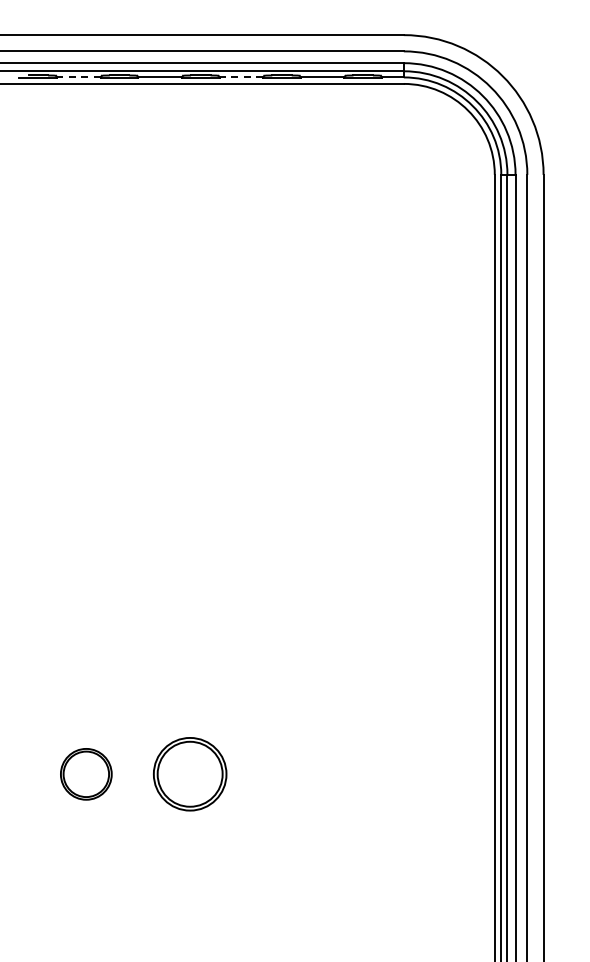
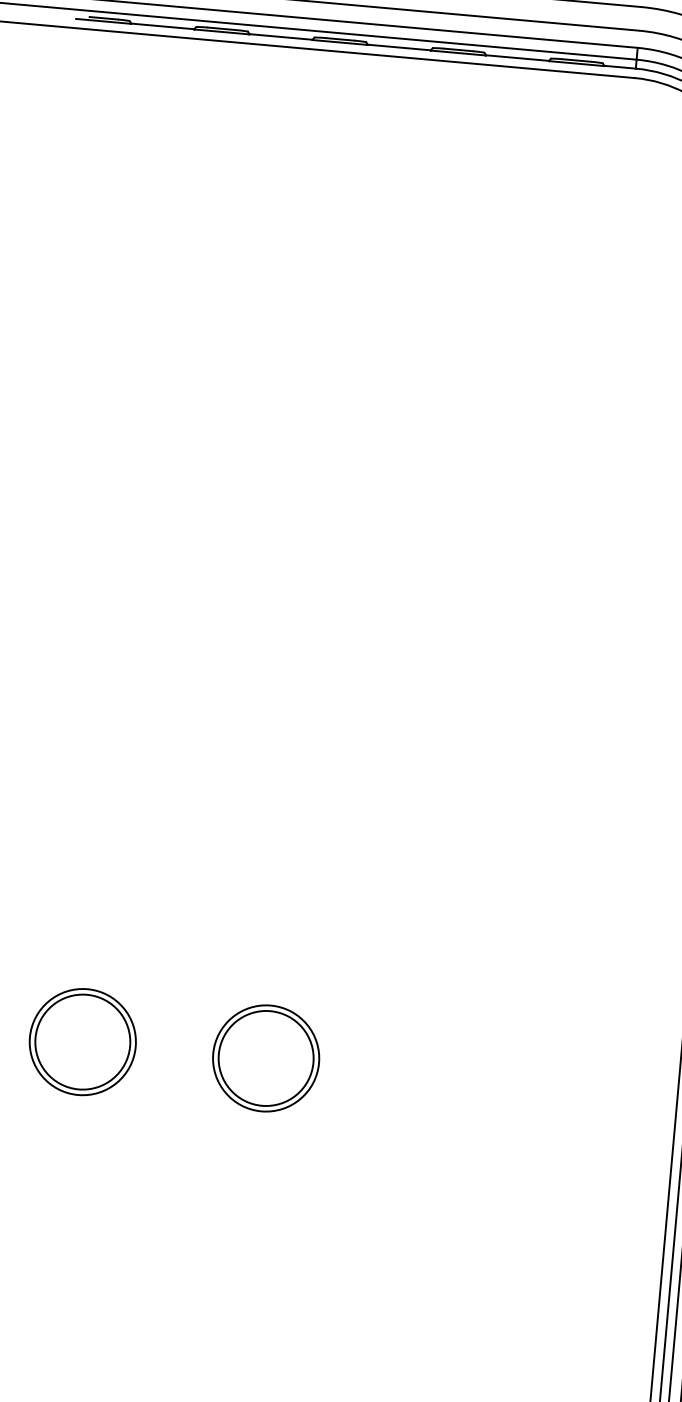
line: (78, 77) -> (162, 26), dashed -> solid
line: (241, 77) -> (399, 47), dashed -> solid
part: (86, 774) -> (83, 1042), size x1.43
part: (190, 774) -> (266, 1058), moved

